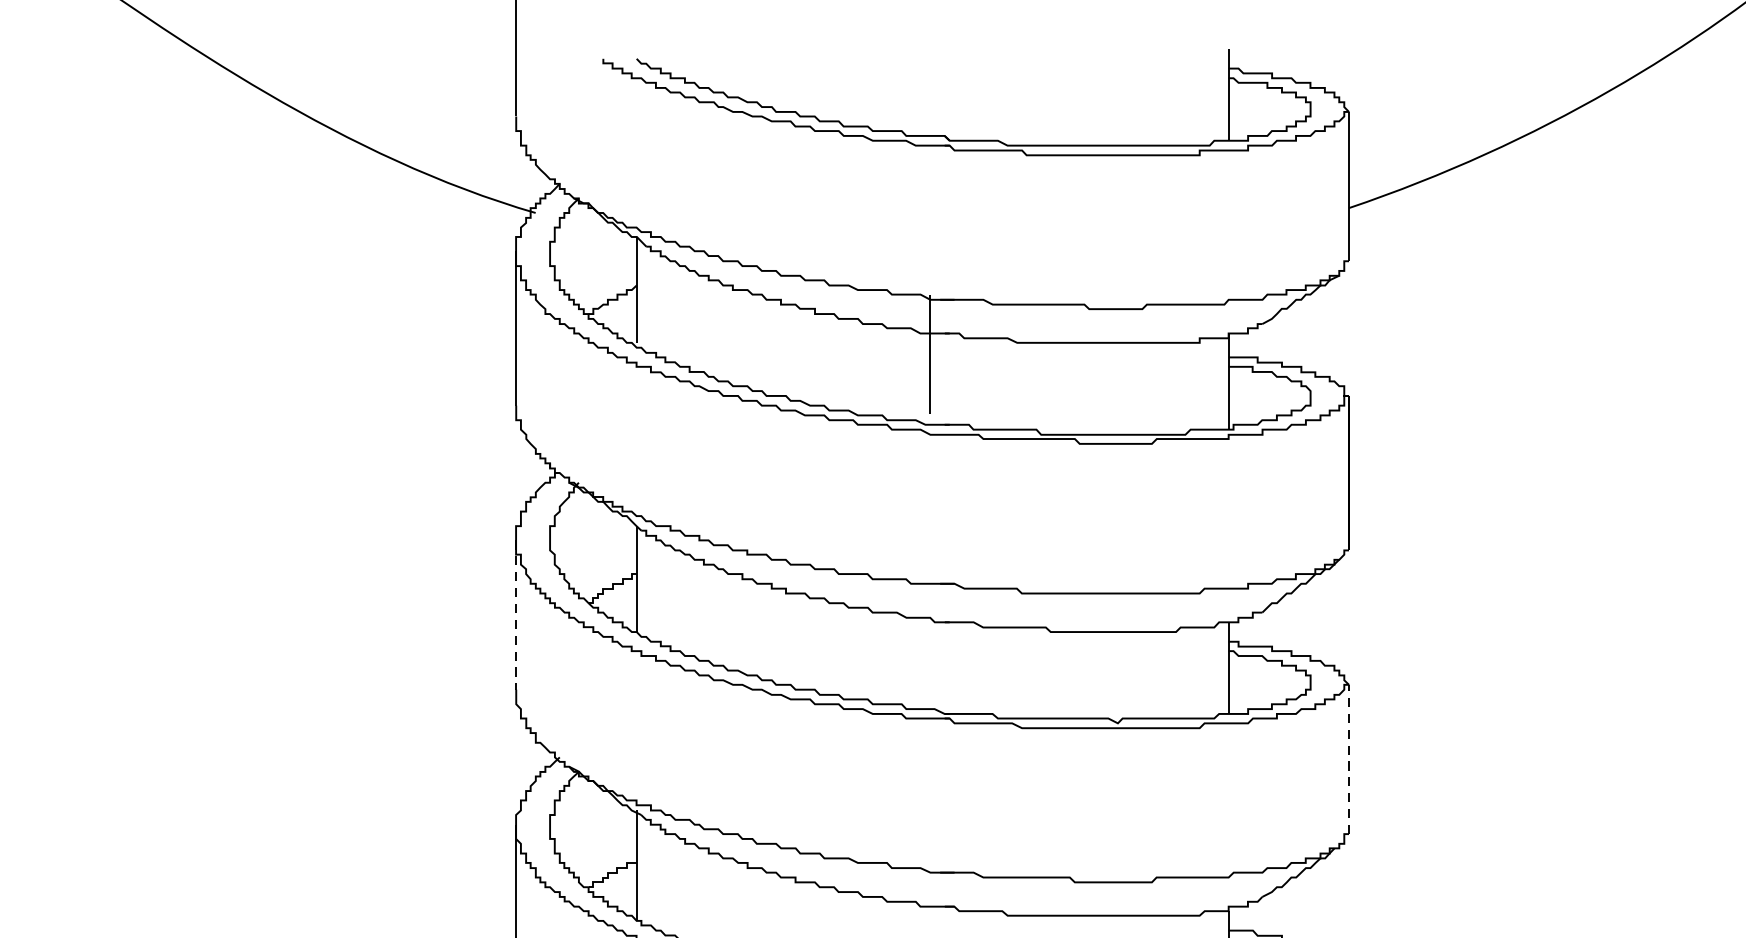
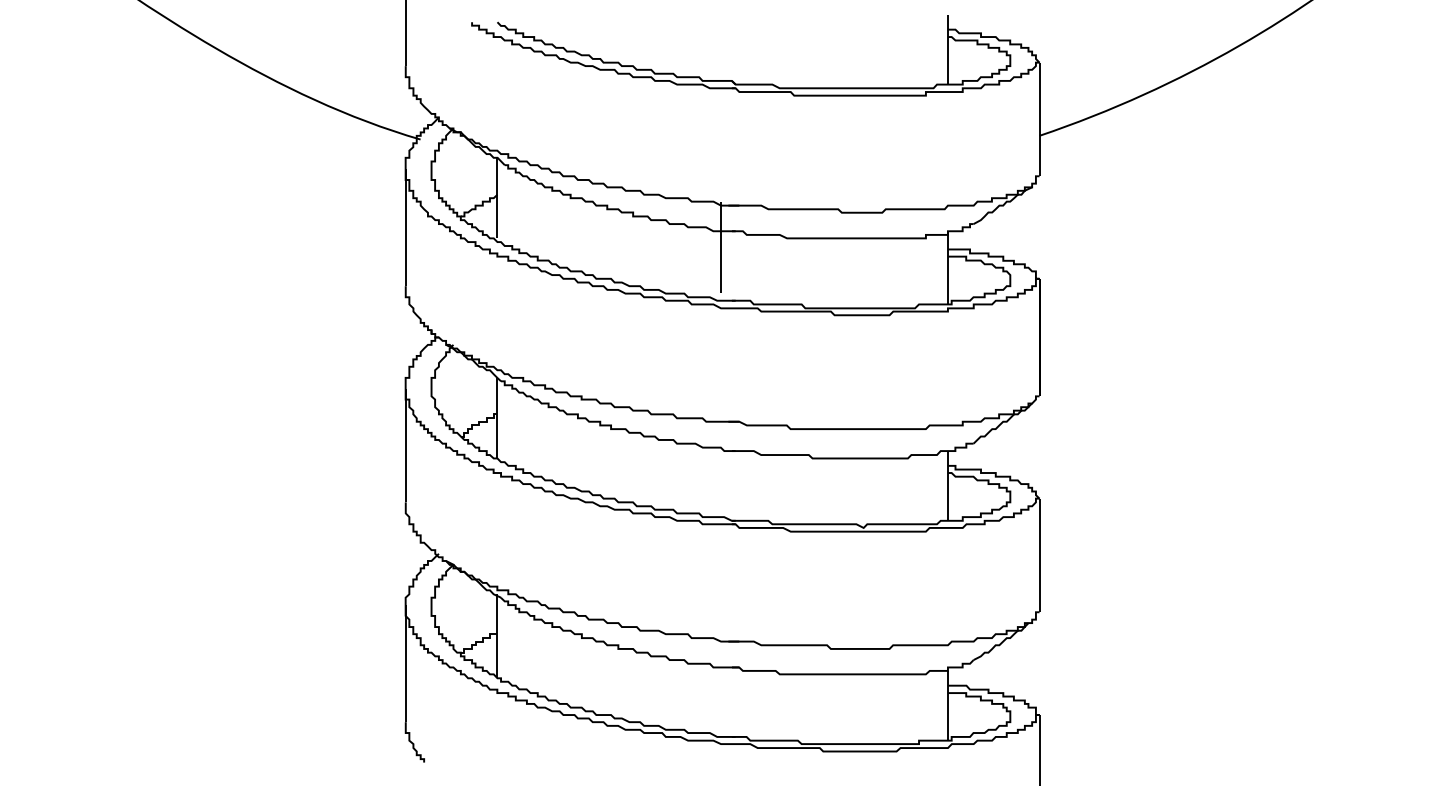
line: (515, 614) -> (405, 445), dashed -> solid
line: (1348, 759) -> (1039, 555), dashed -> solid

